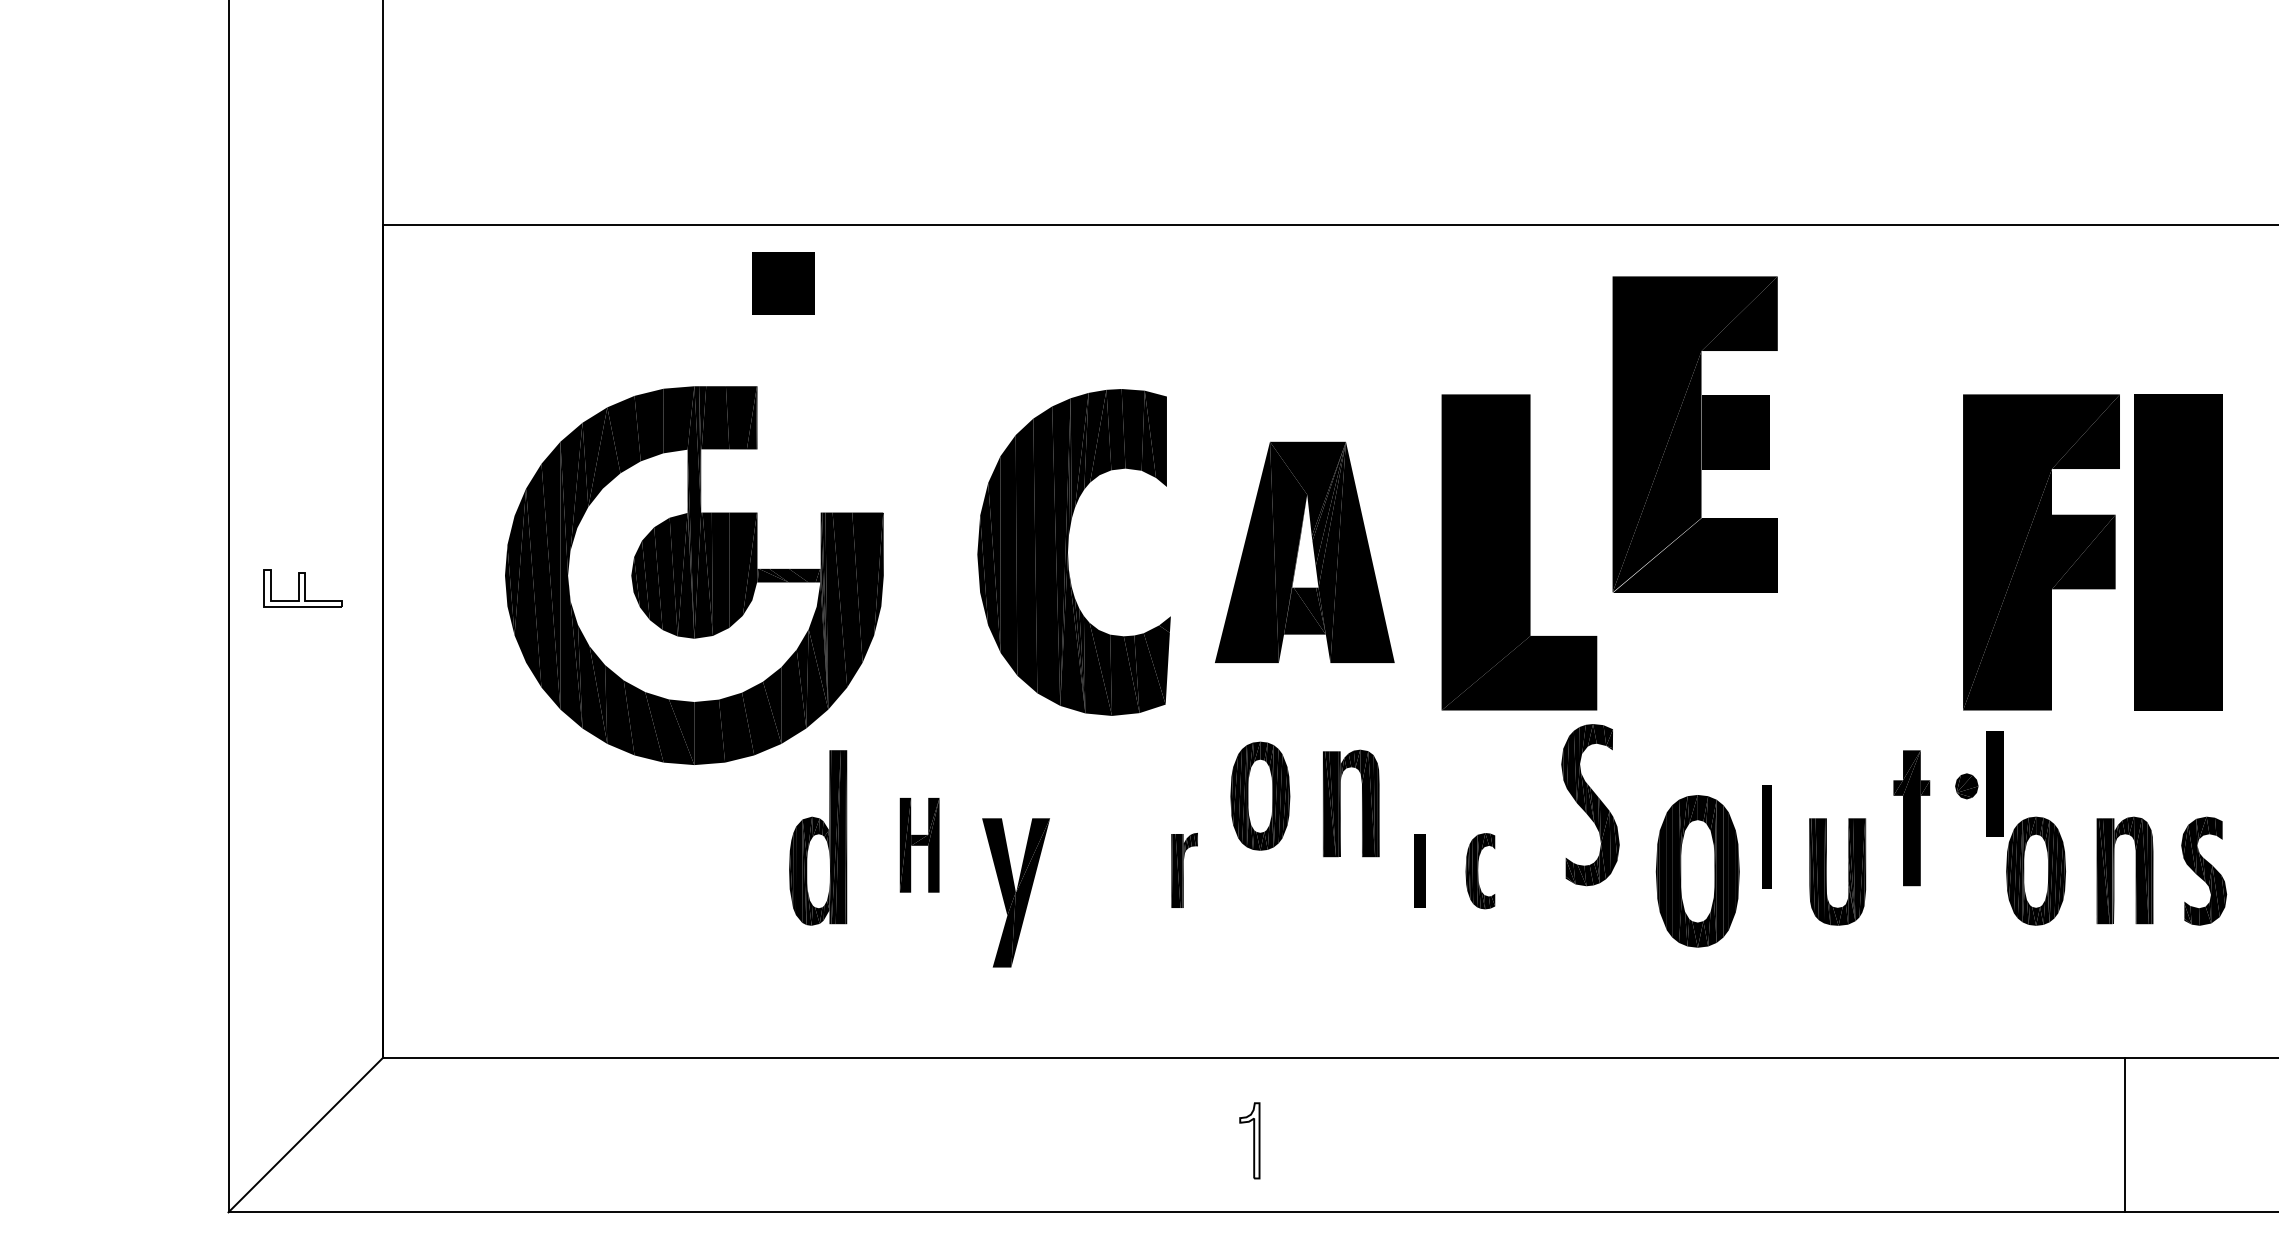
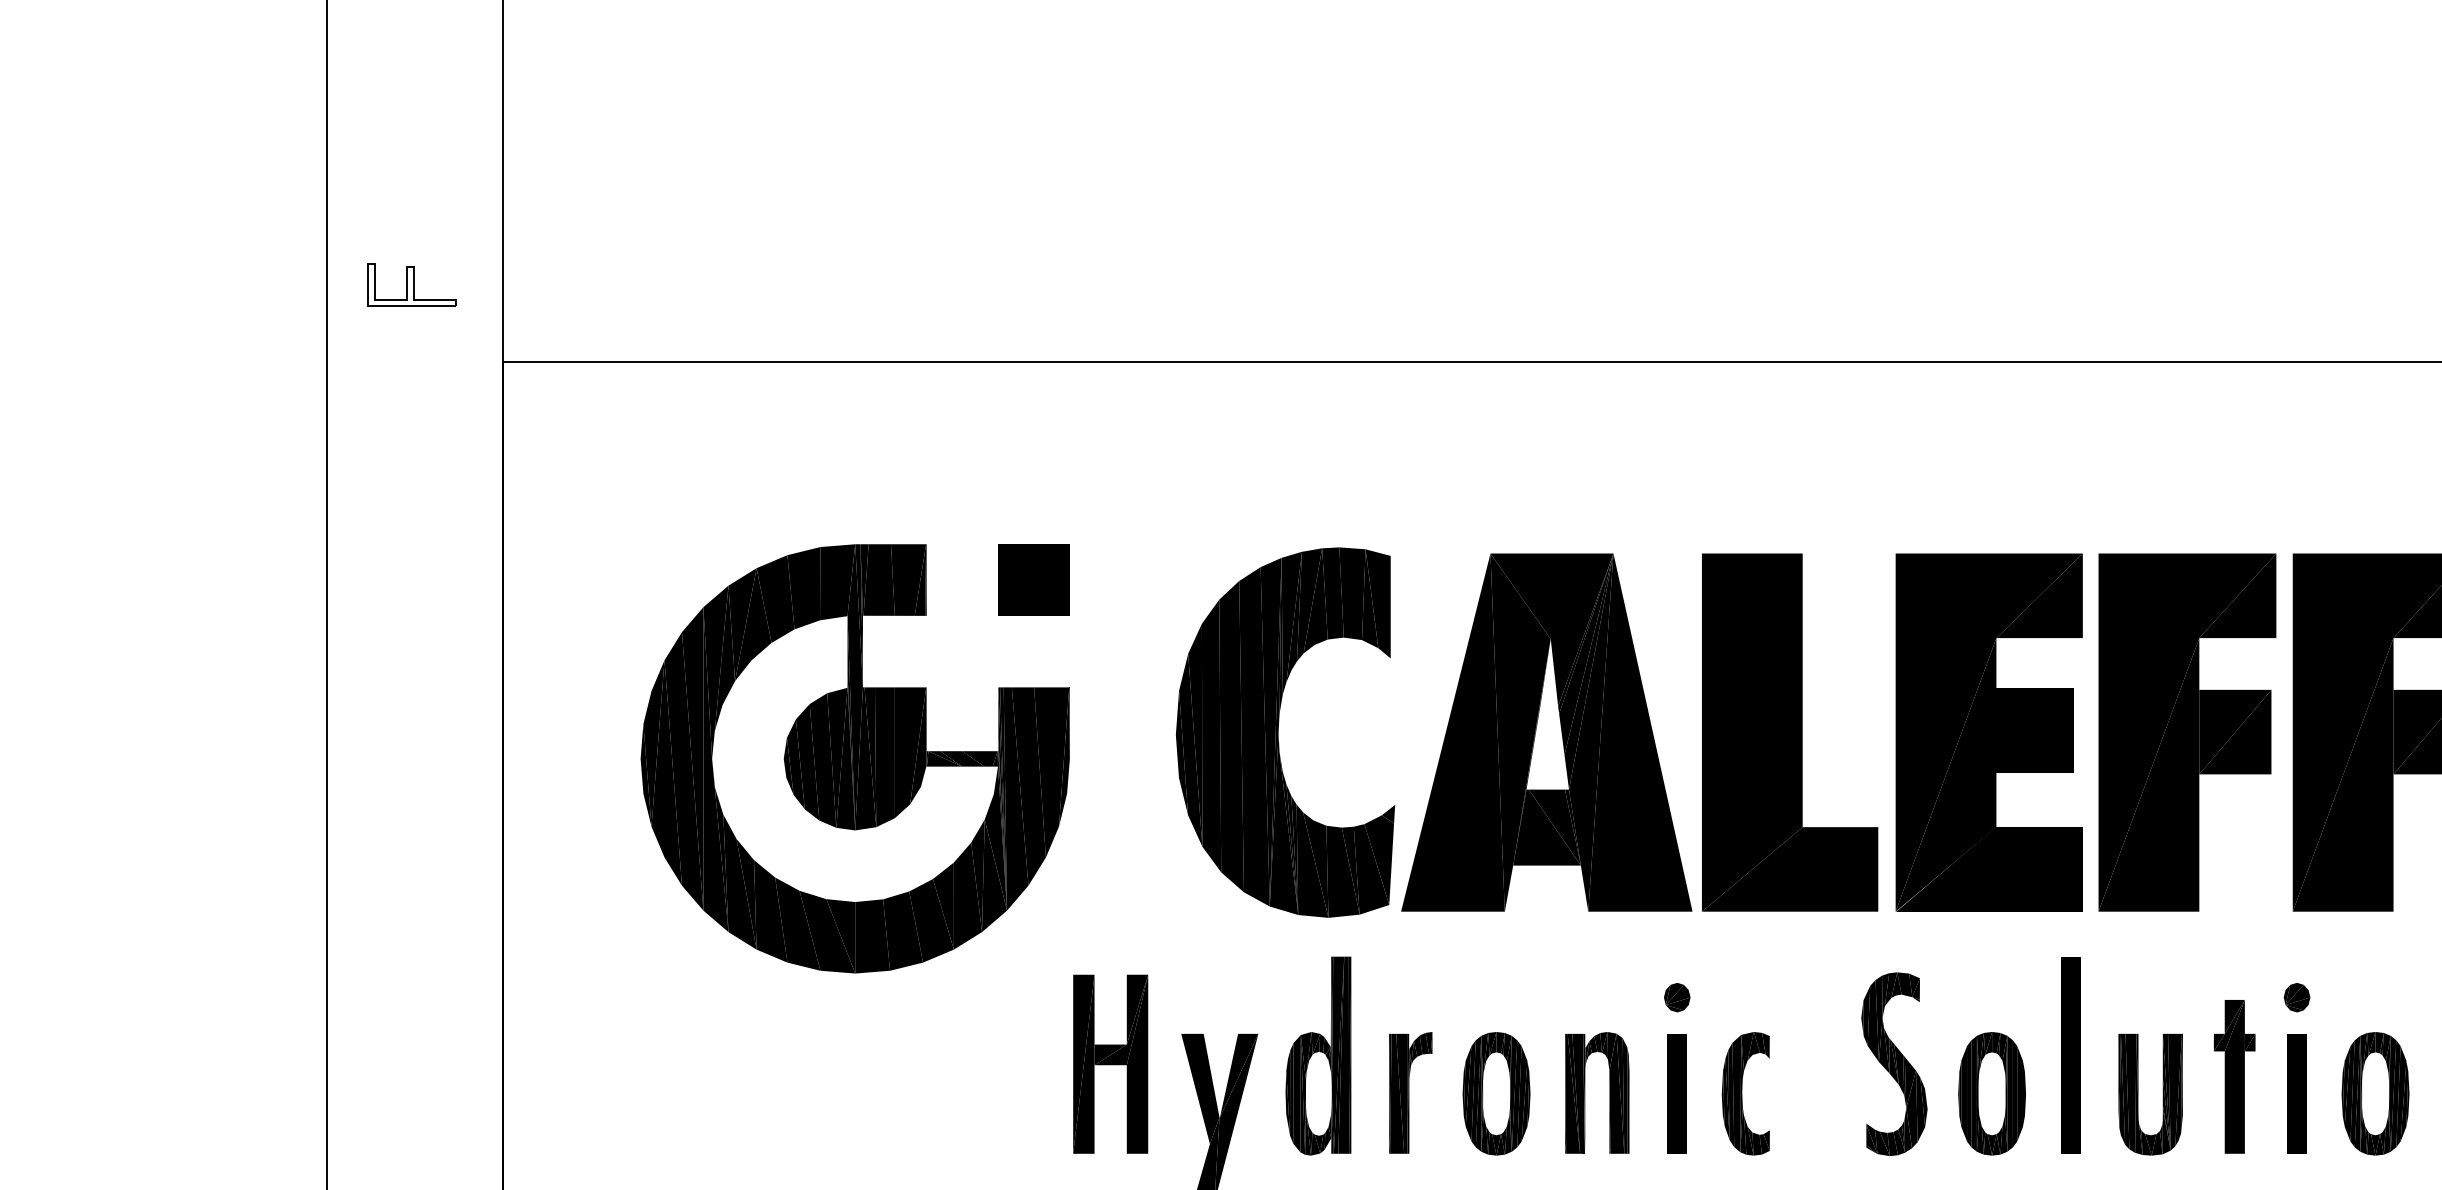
part: (783, 283) -> (1034, 579), moved
part: (1694, 434) -> (1988, 732), moved
part: (1304, 552) -> (1546, 732), size x1.43
part: (1869, 552) -> (2186, 732), added
part: (302, 588) -> (411, 285), moved
part: (1994, 783) -> (2296, 1092), moved
part: (1419, 786) -> (1676, 997), added
part: (1260, 795) -> (1496, 1092), moved
part: (1340, 803) -> (1585, 1092), moved
part: (1590, 805) -> (1894, 1064), moved
part: (1911, 818) -> (2234, 1077), moved
part: (1766, 836) -> (2070, 1054), size x1.67
part: (818, 837) -> (1318, 1055), moved
part: (919, 845) -> (1110, 1064), size x1.67
part: (1184, 870) -> (1410, 1092), size x1.43
part: (1419, 870) -> (1676, 1092), size x1.43
part: (1480, 870) -> (1745, 1092), size x1.43
part: (1697, 870) -> (1991, 1092), size x0.71

